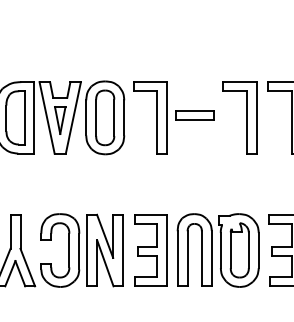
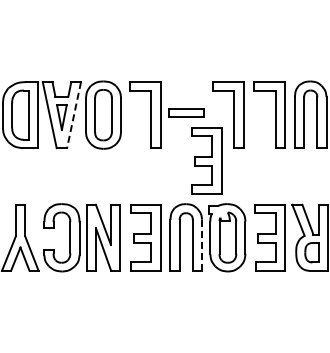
line: (73, 118) -> (74, 115), solid -> dashed
part: (216, 166) -> (206, 160), added
line: (212, 258) -> (202, 245), solid -> dashed

